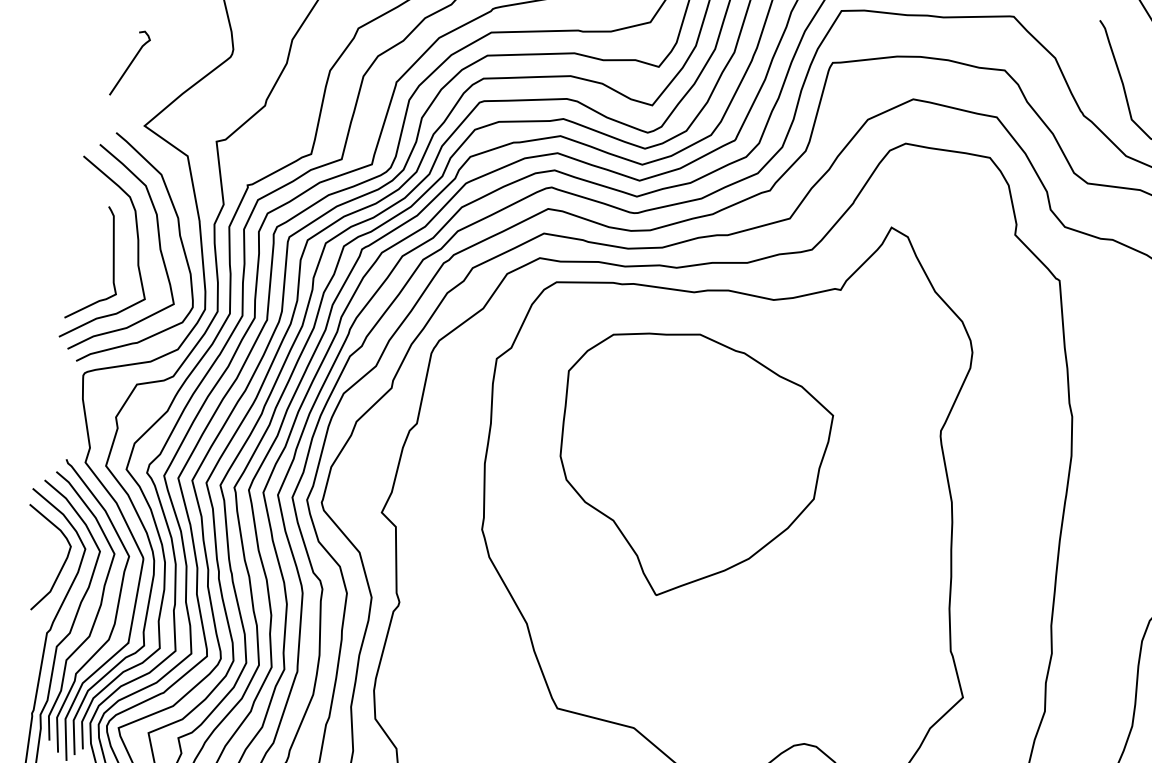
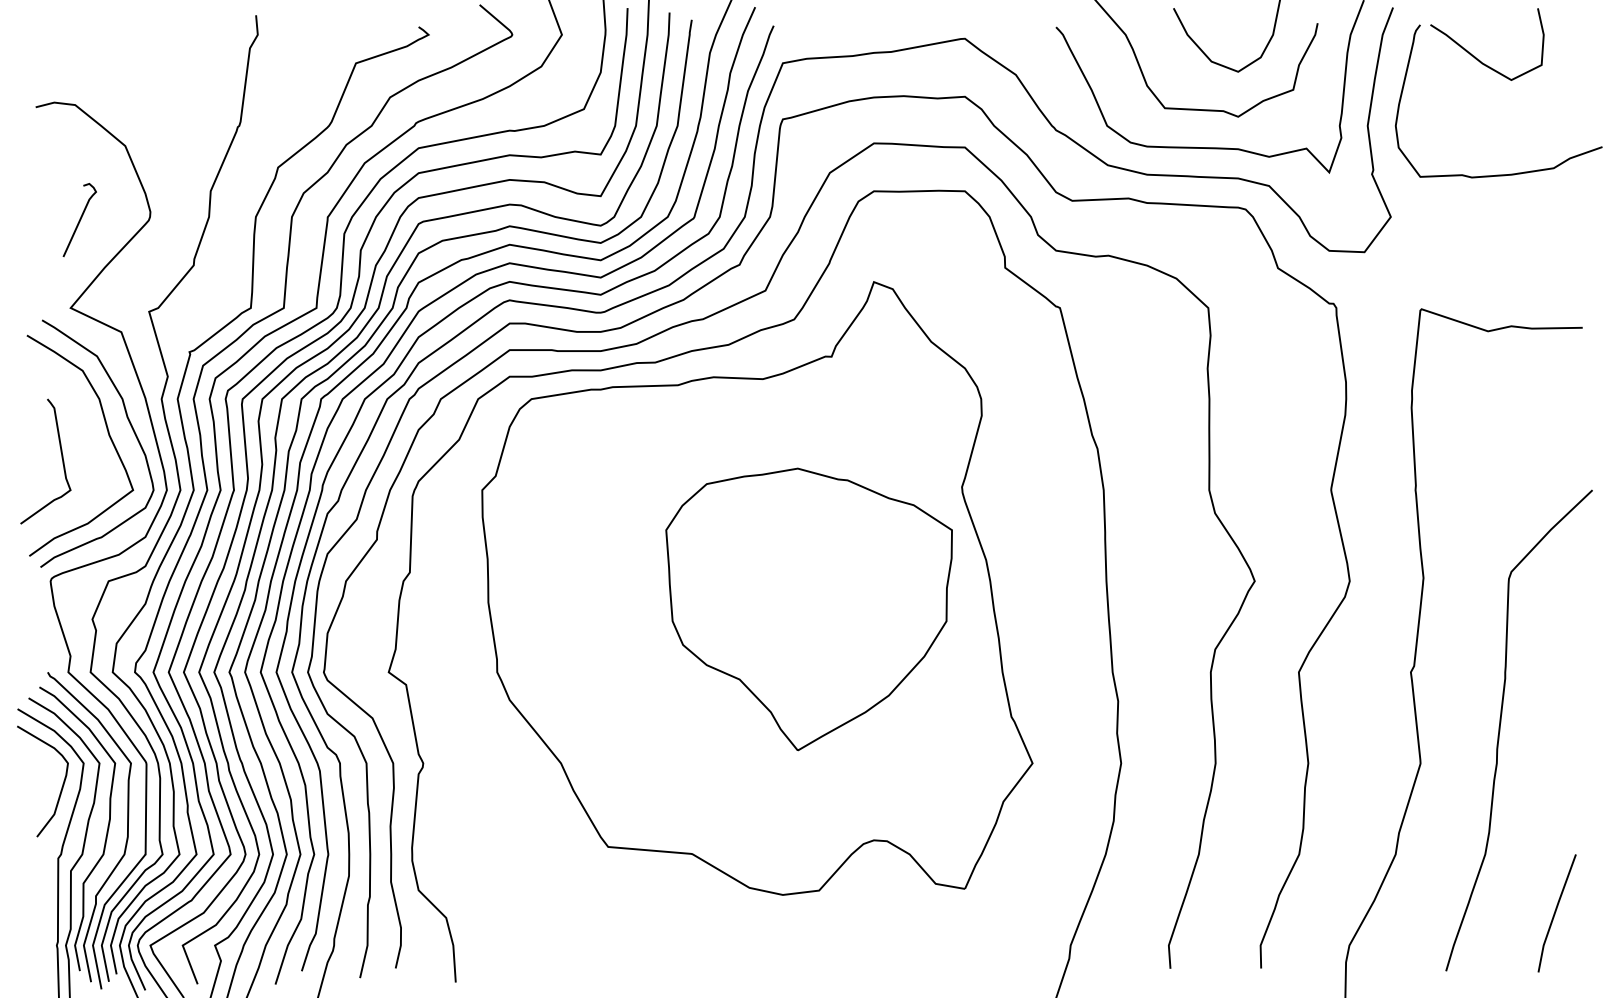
curve: (130, 63) -> (79, 220), moved
curve: (137, 253) -> (85, 443), removed
part: (688, 466) -> (808, 609), moved

